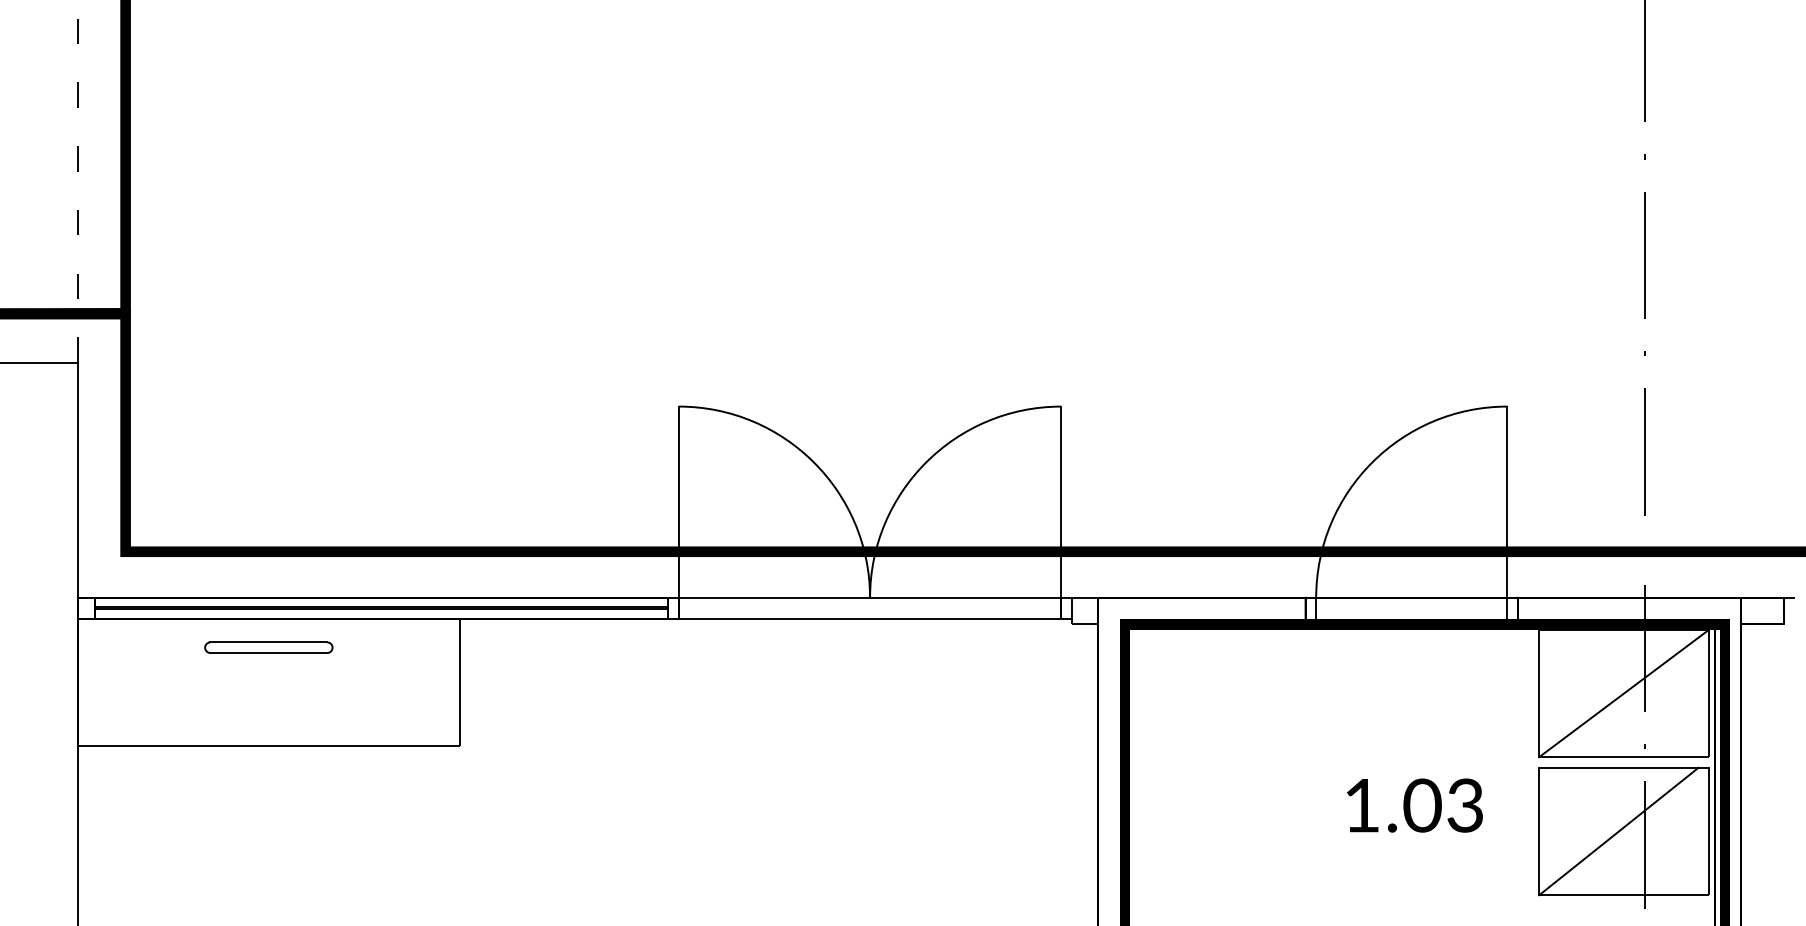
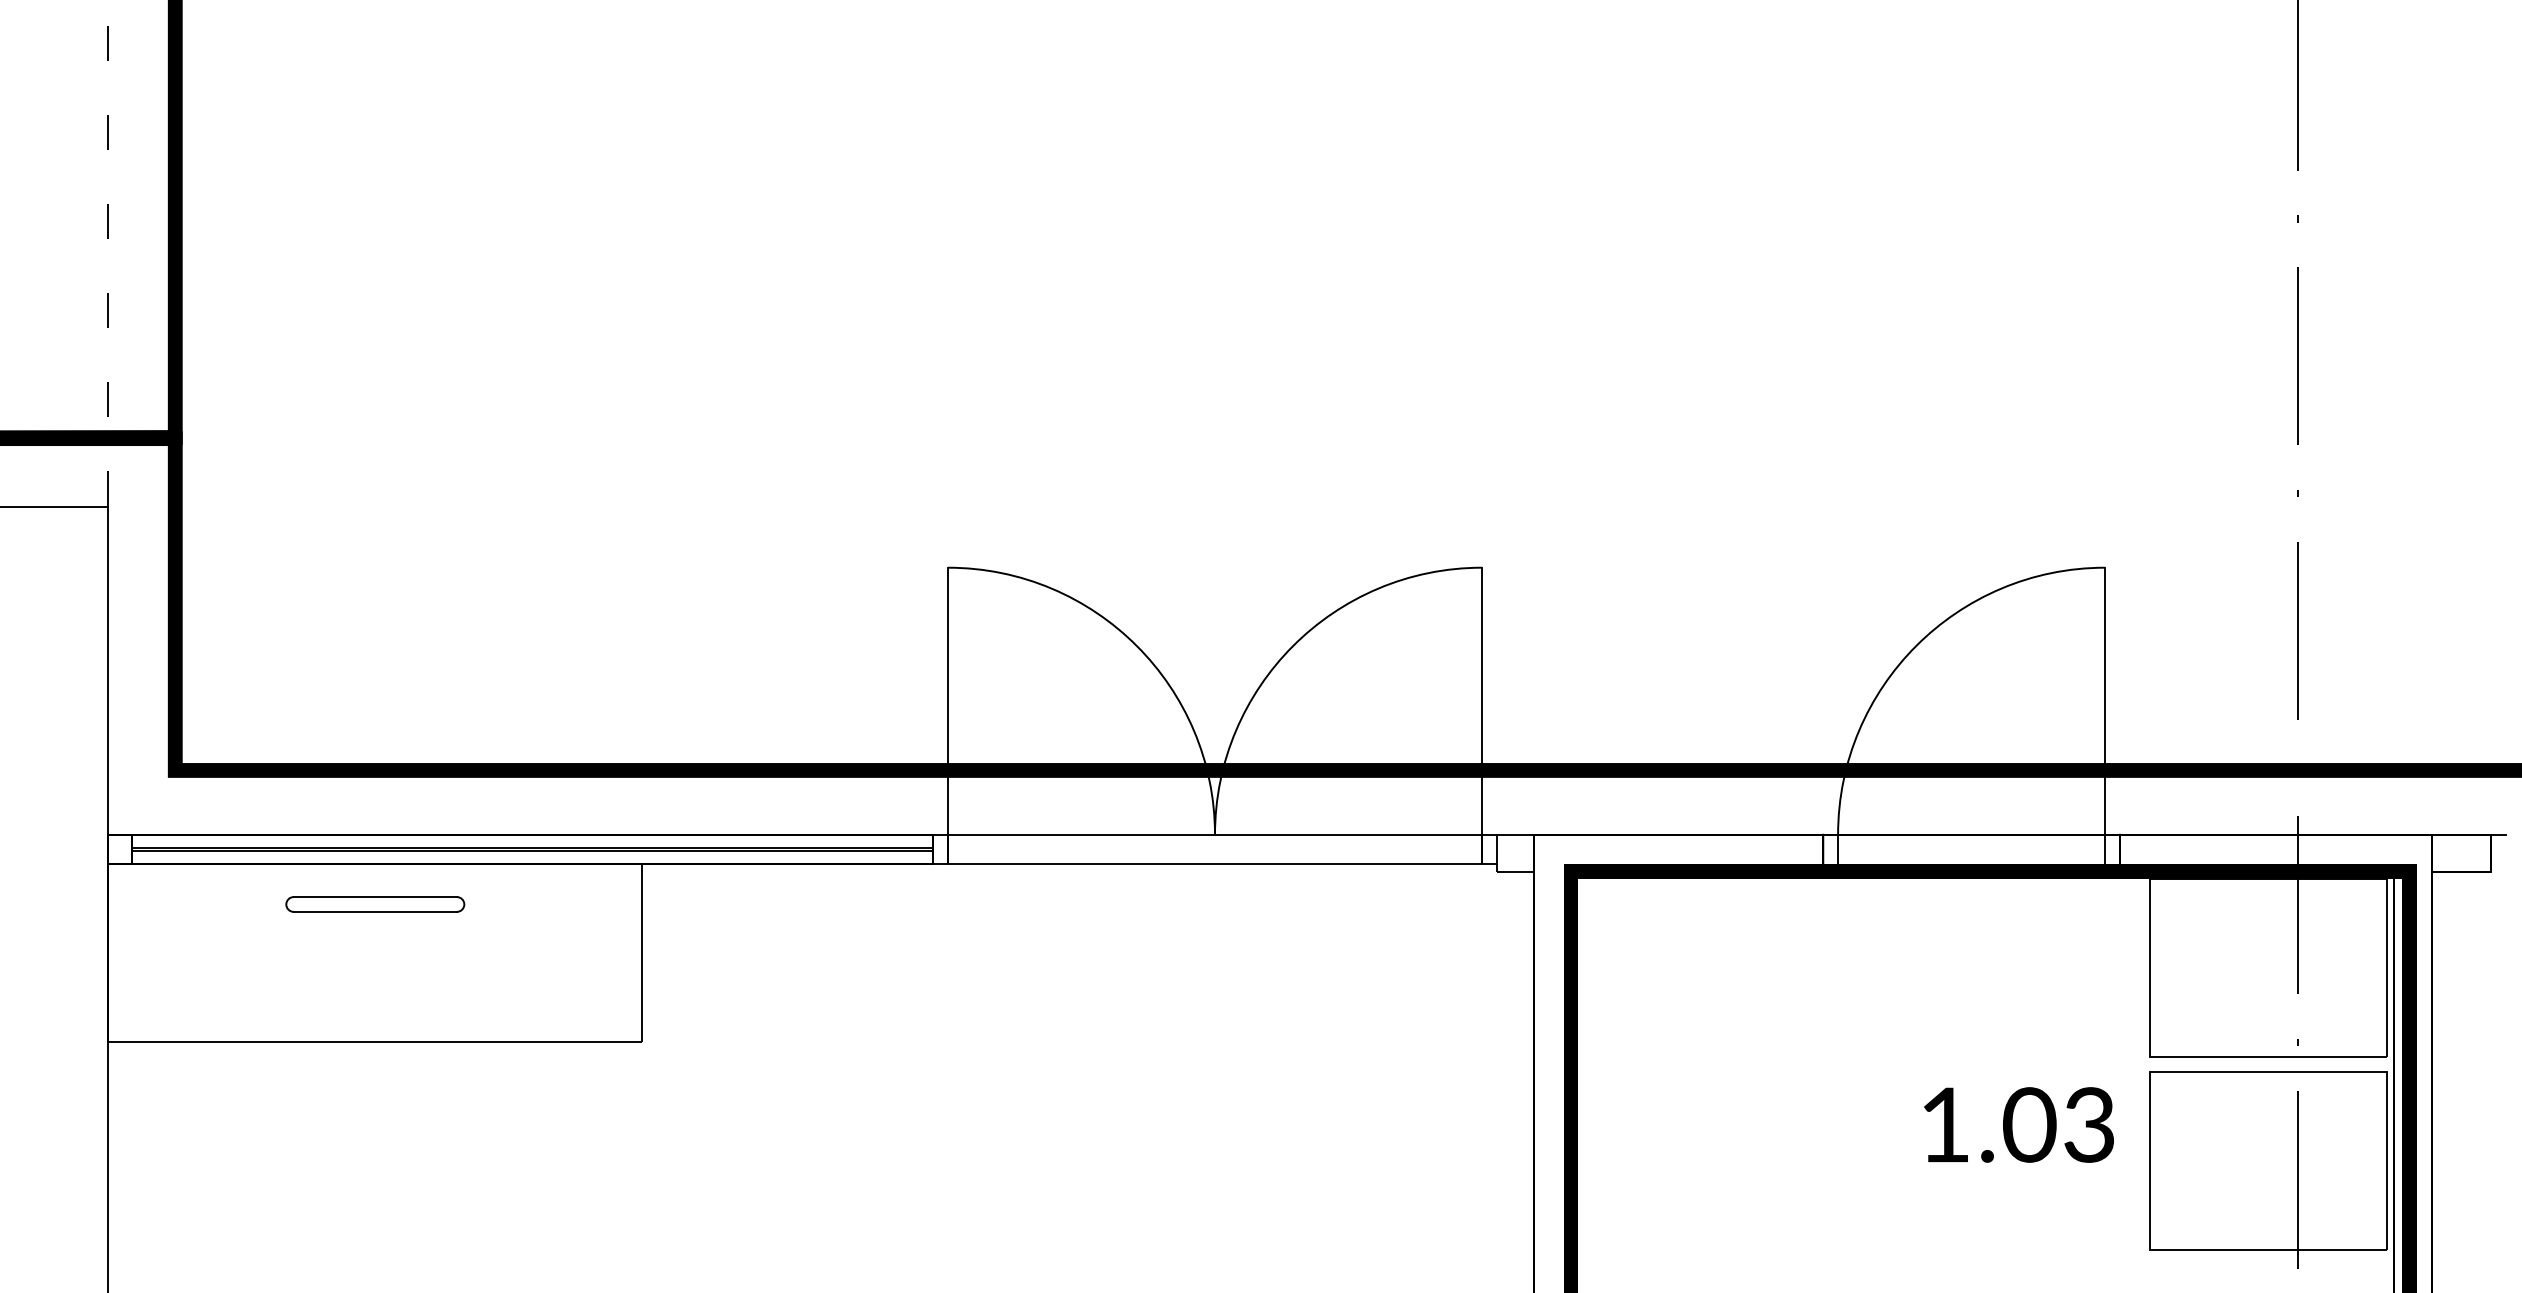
line: (1623, 693) -> (2267, 968), removed
text: (1414, 805) -> (2018, 1124), moved
line: (1618, 831) -> (2260, 1161), removed

